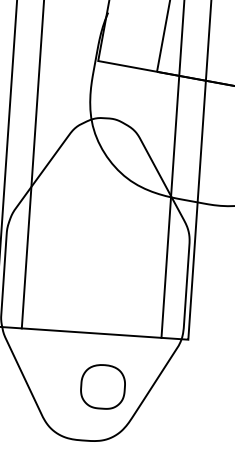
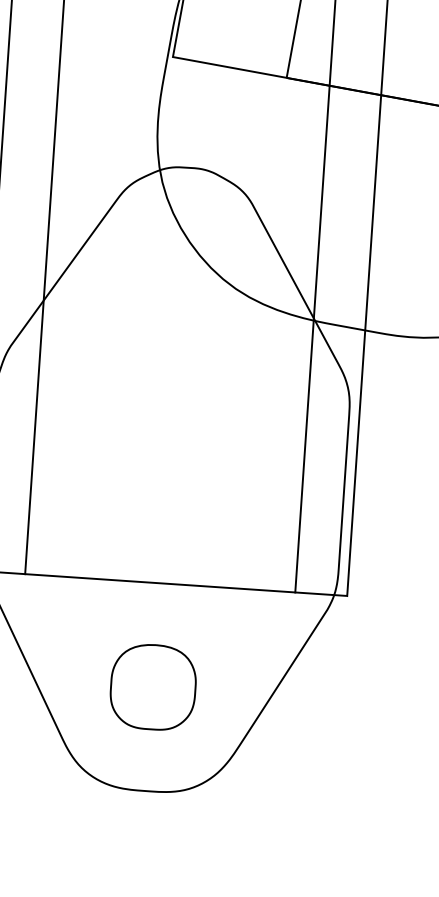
part: (102, 386) -> (152, 686), moved

